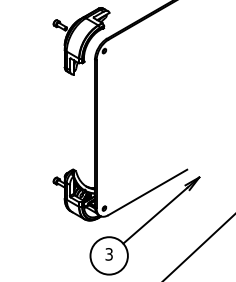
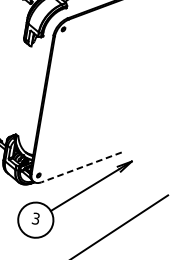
line: (147, 192) -> (81, 167), solid -> dashed

